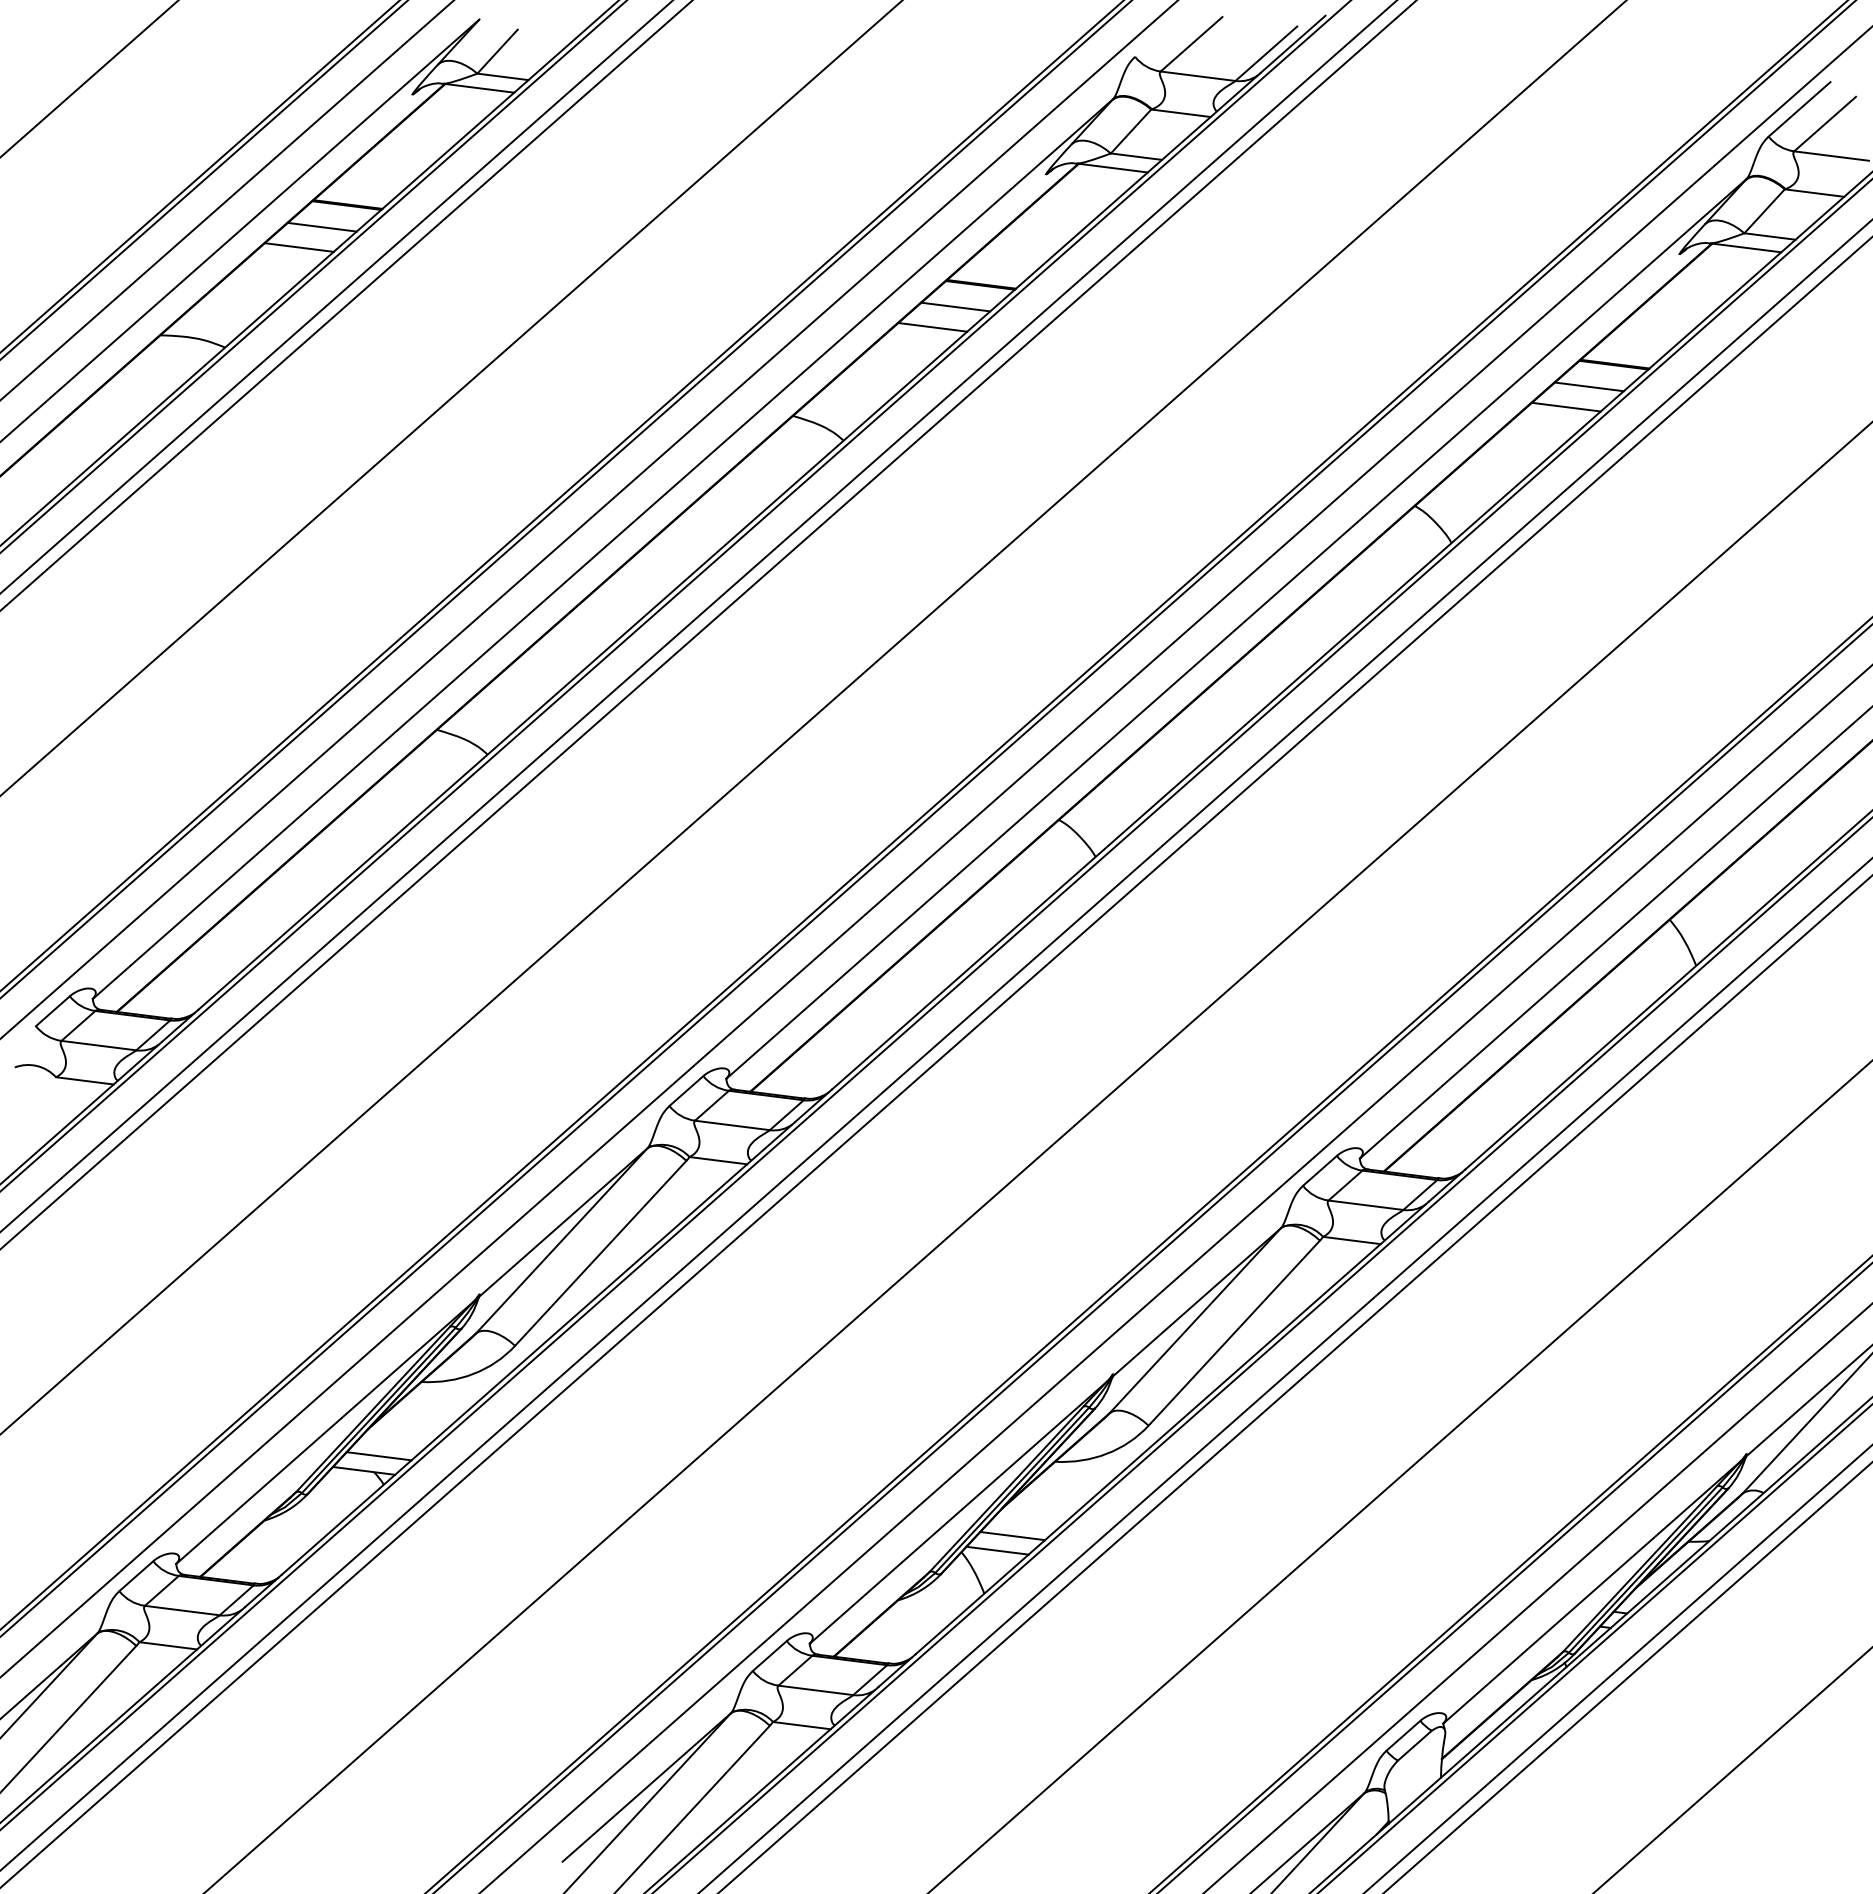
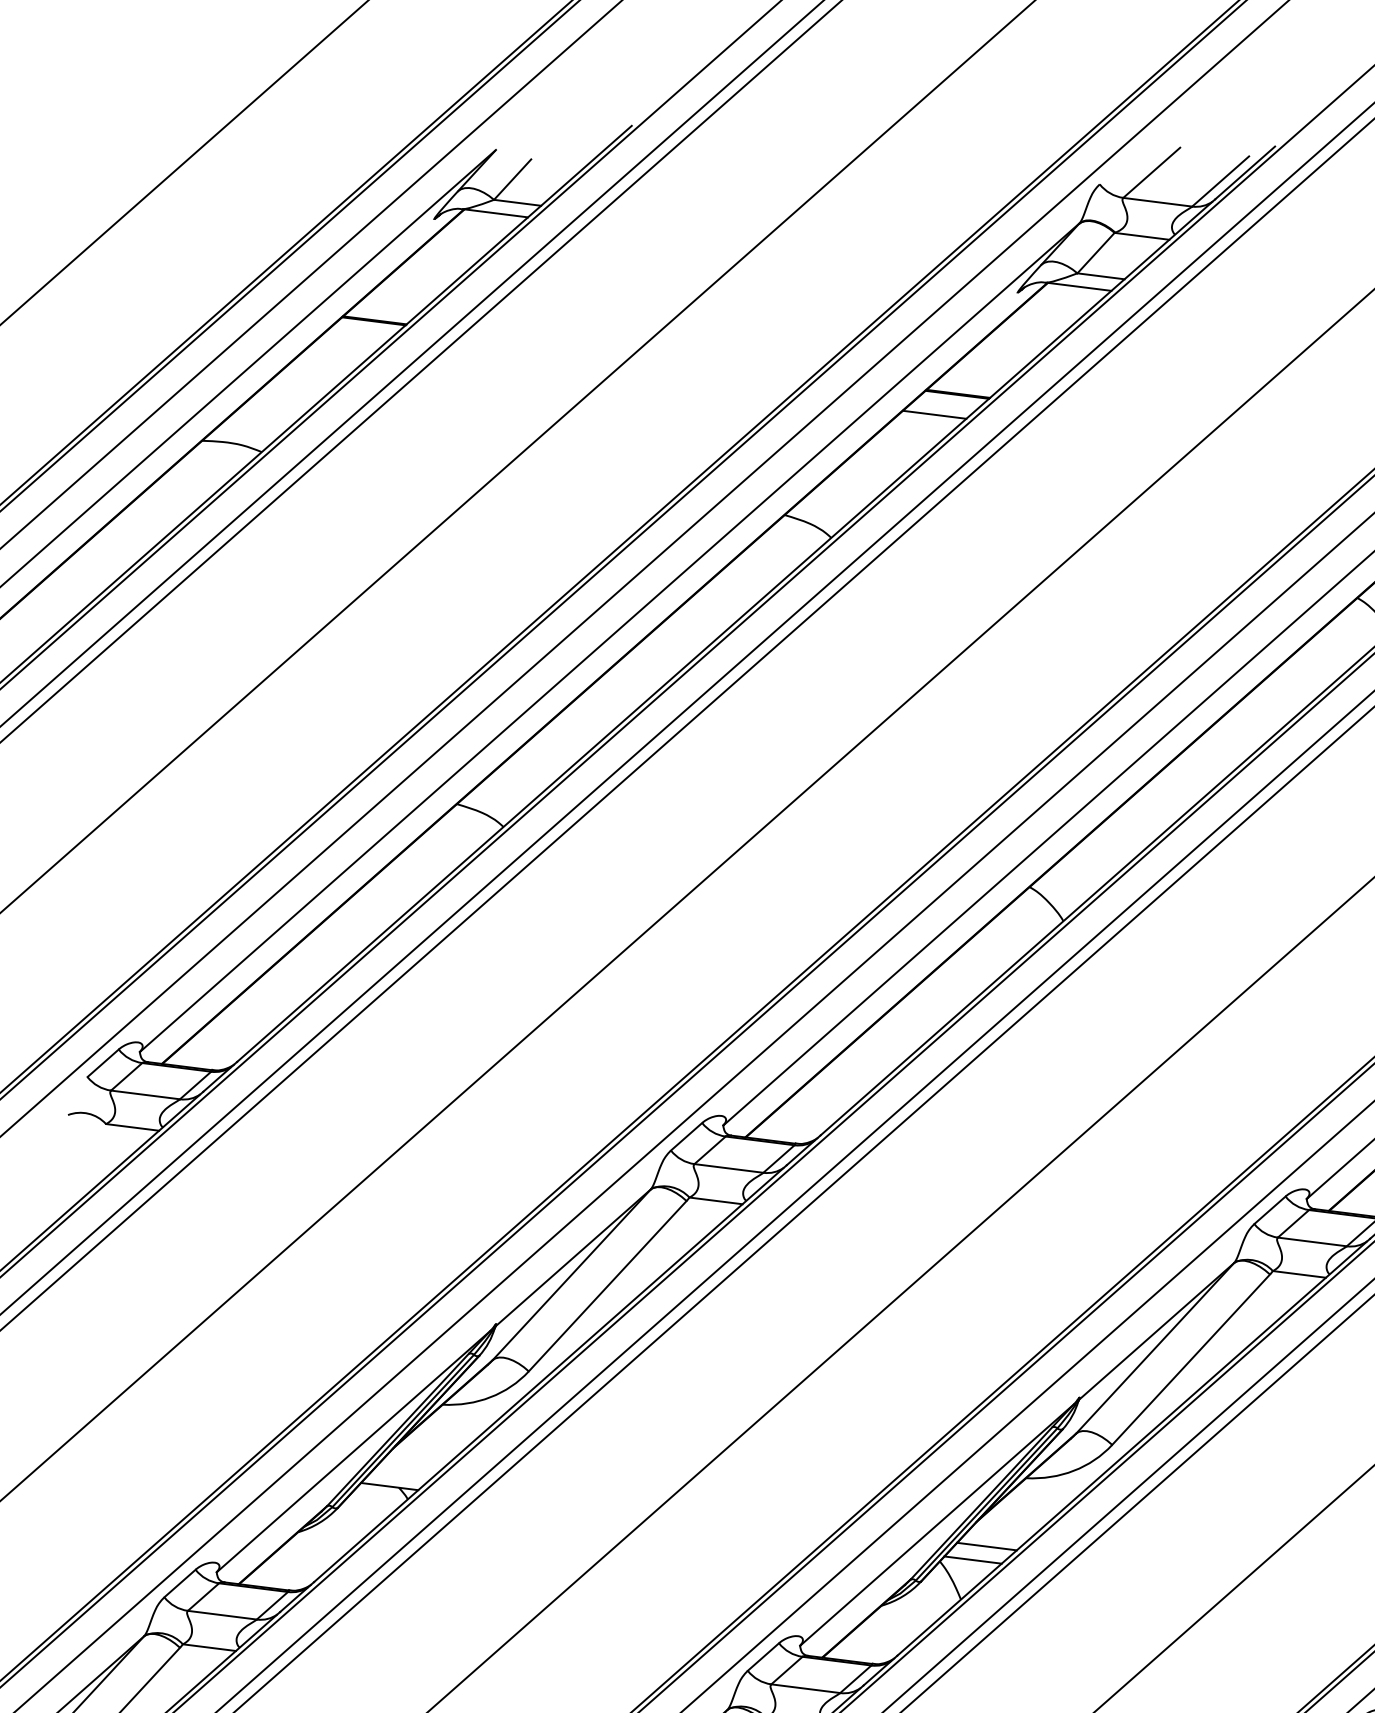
line: (321, 226) -> (350, 340), removed
line: (298, 247) -> (329, 359), removed
line: (932, 327) -> (913, 433), removed
line: (378, 1456) -> (403, 1473), removed

